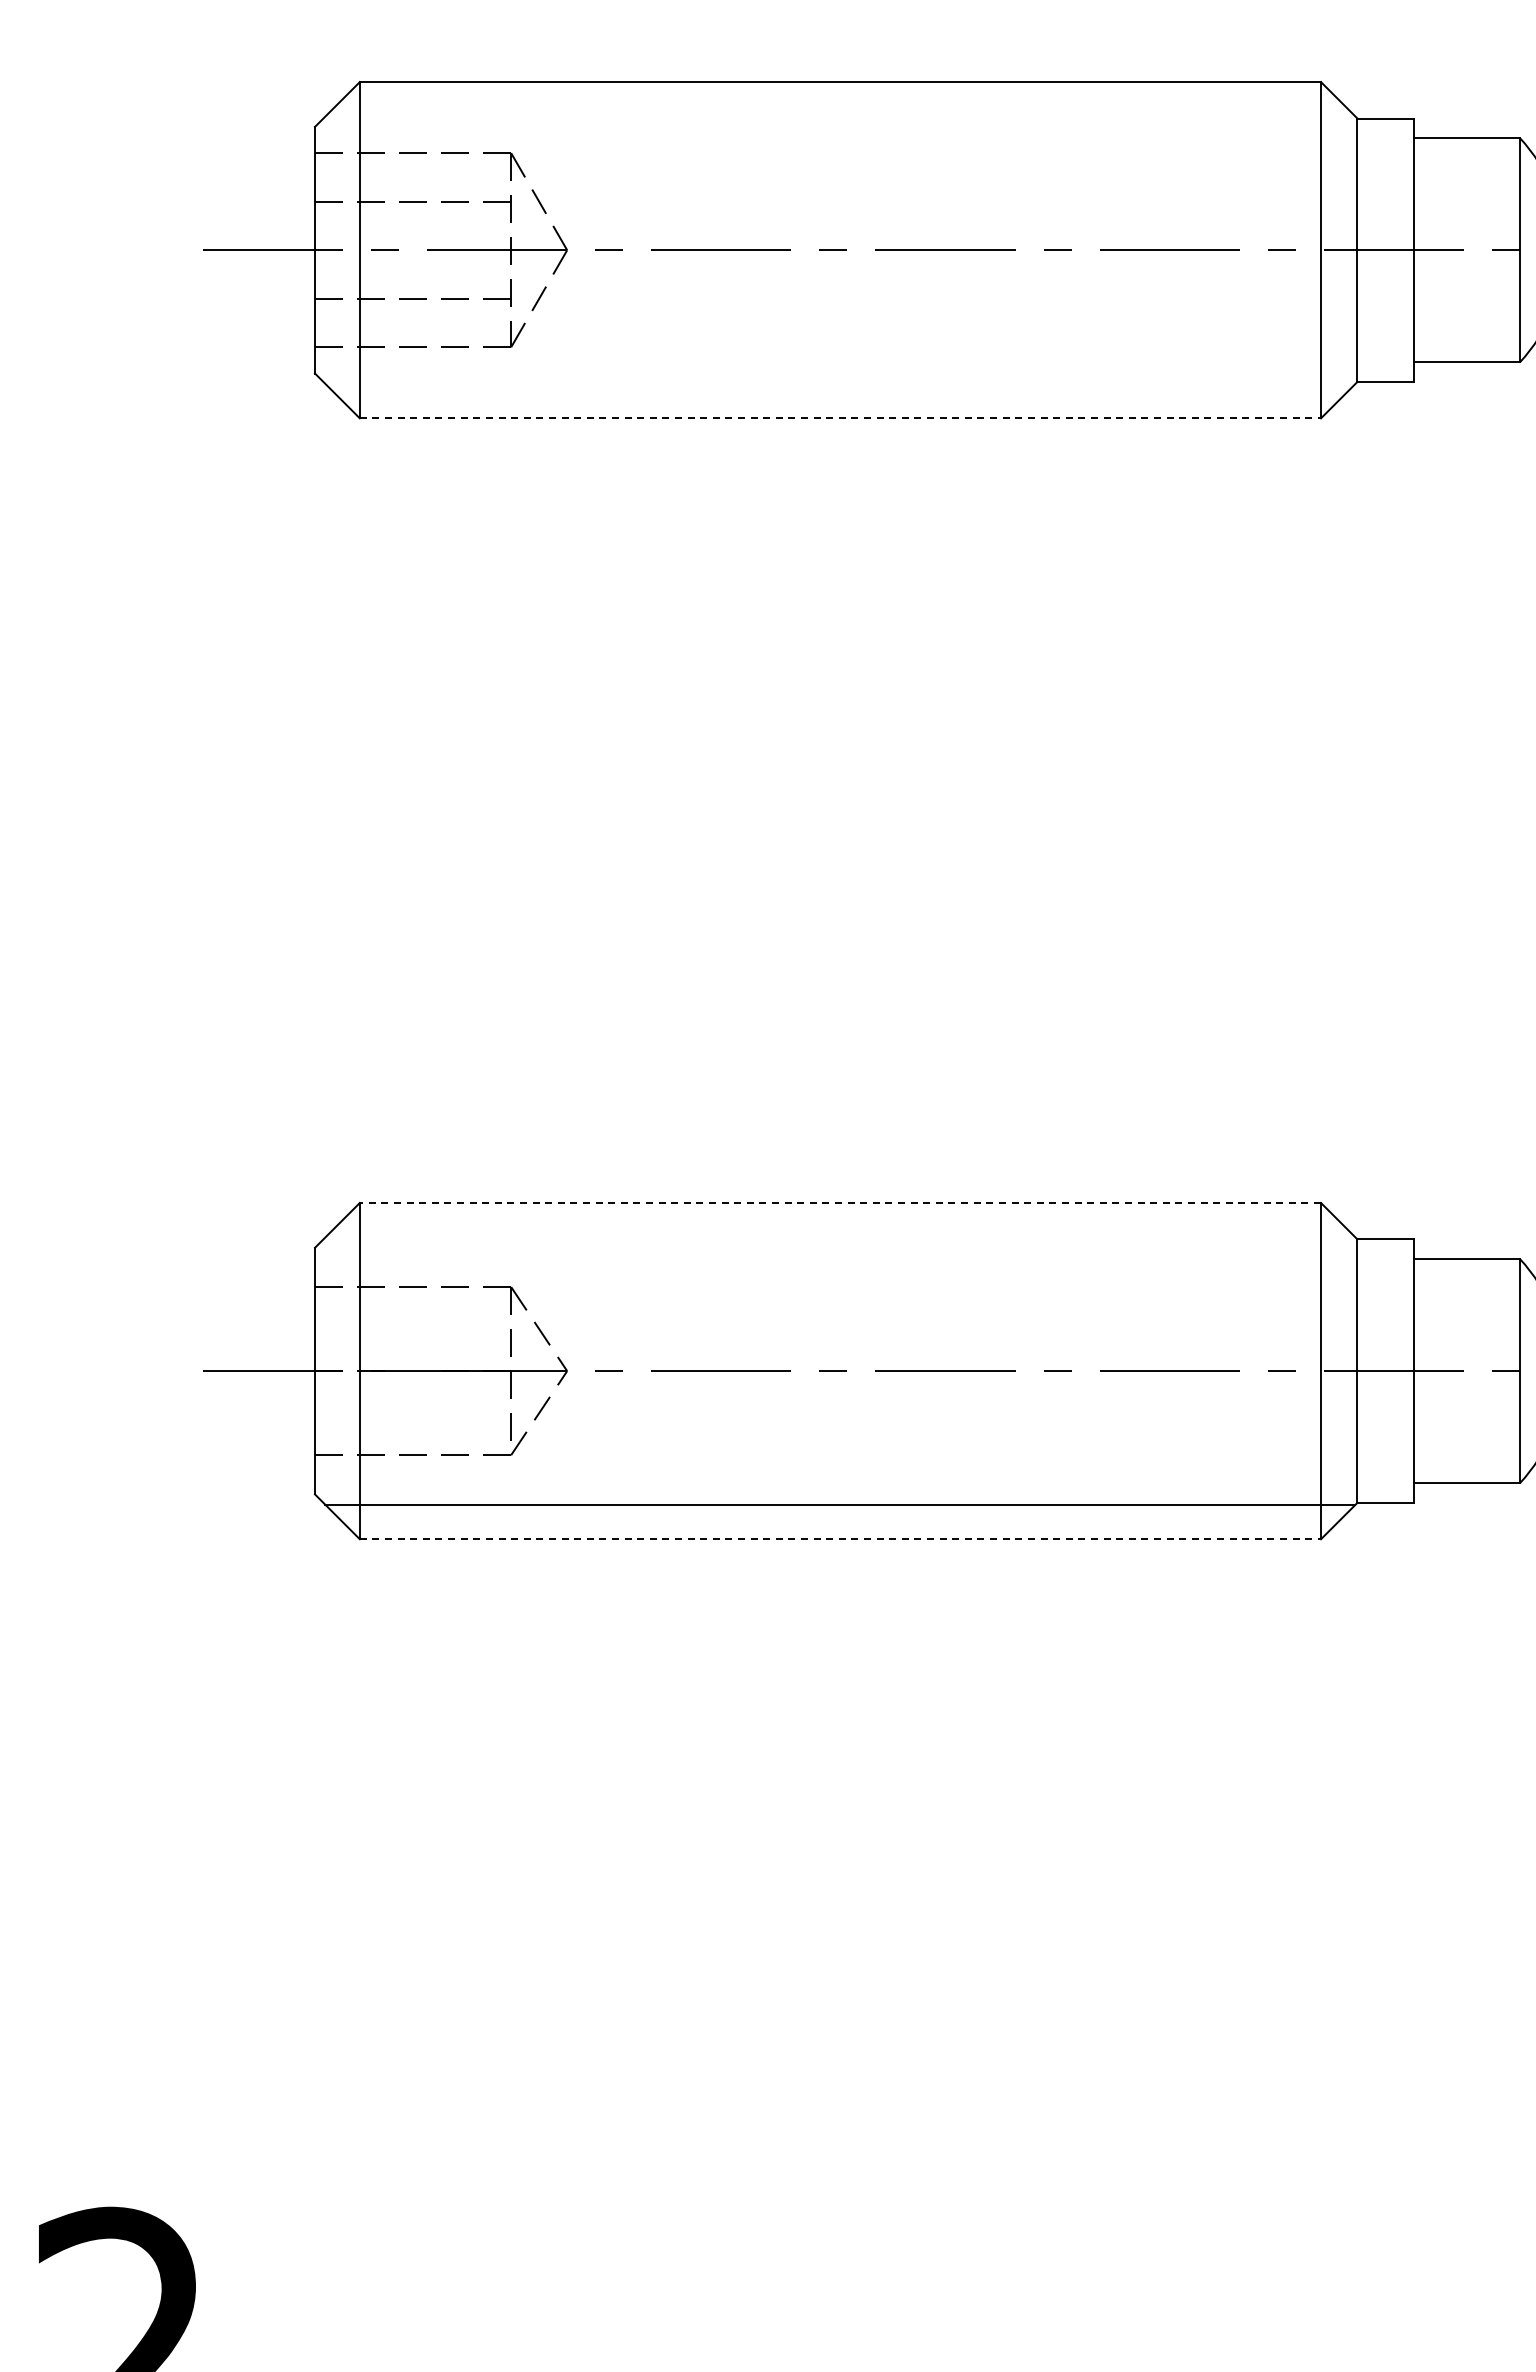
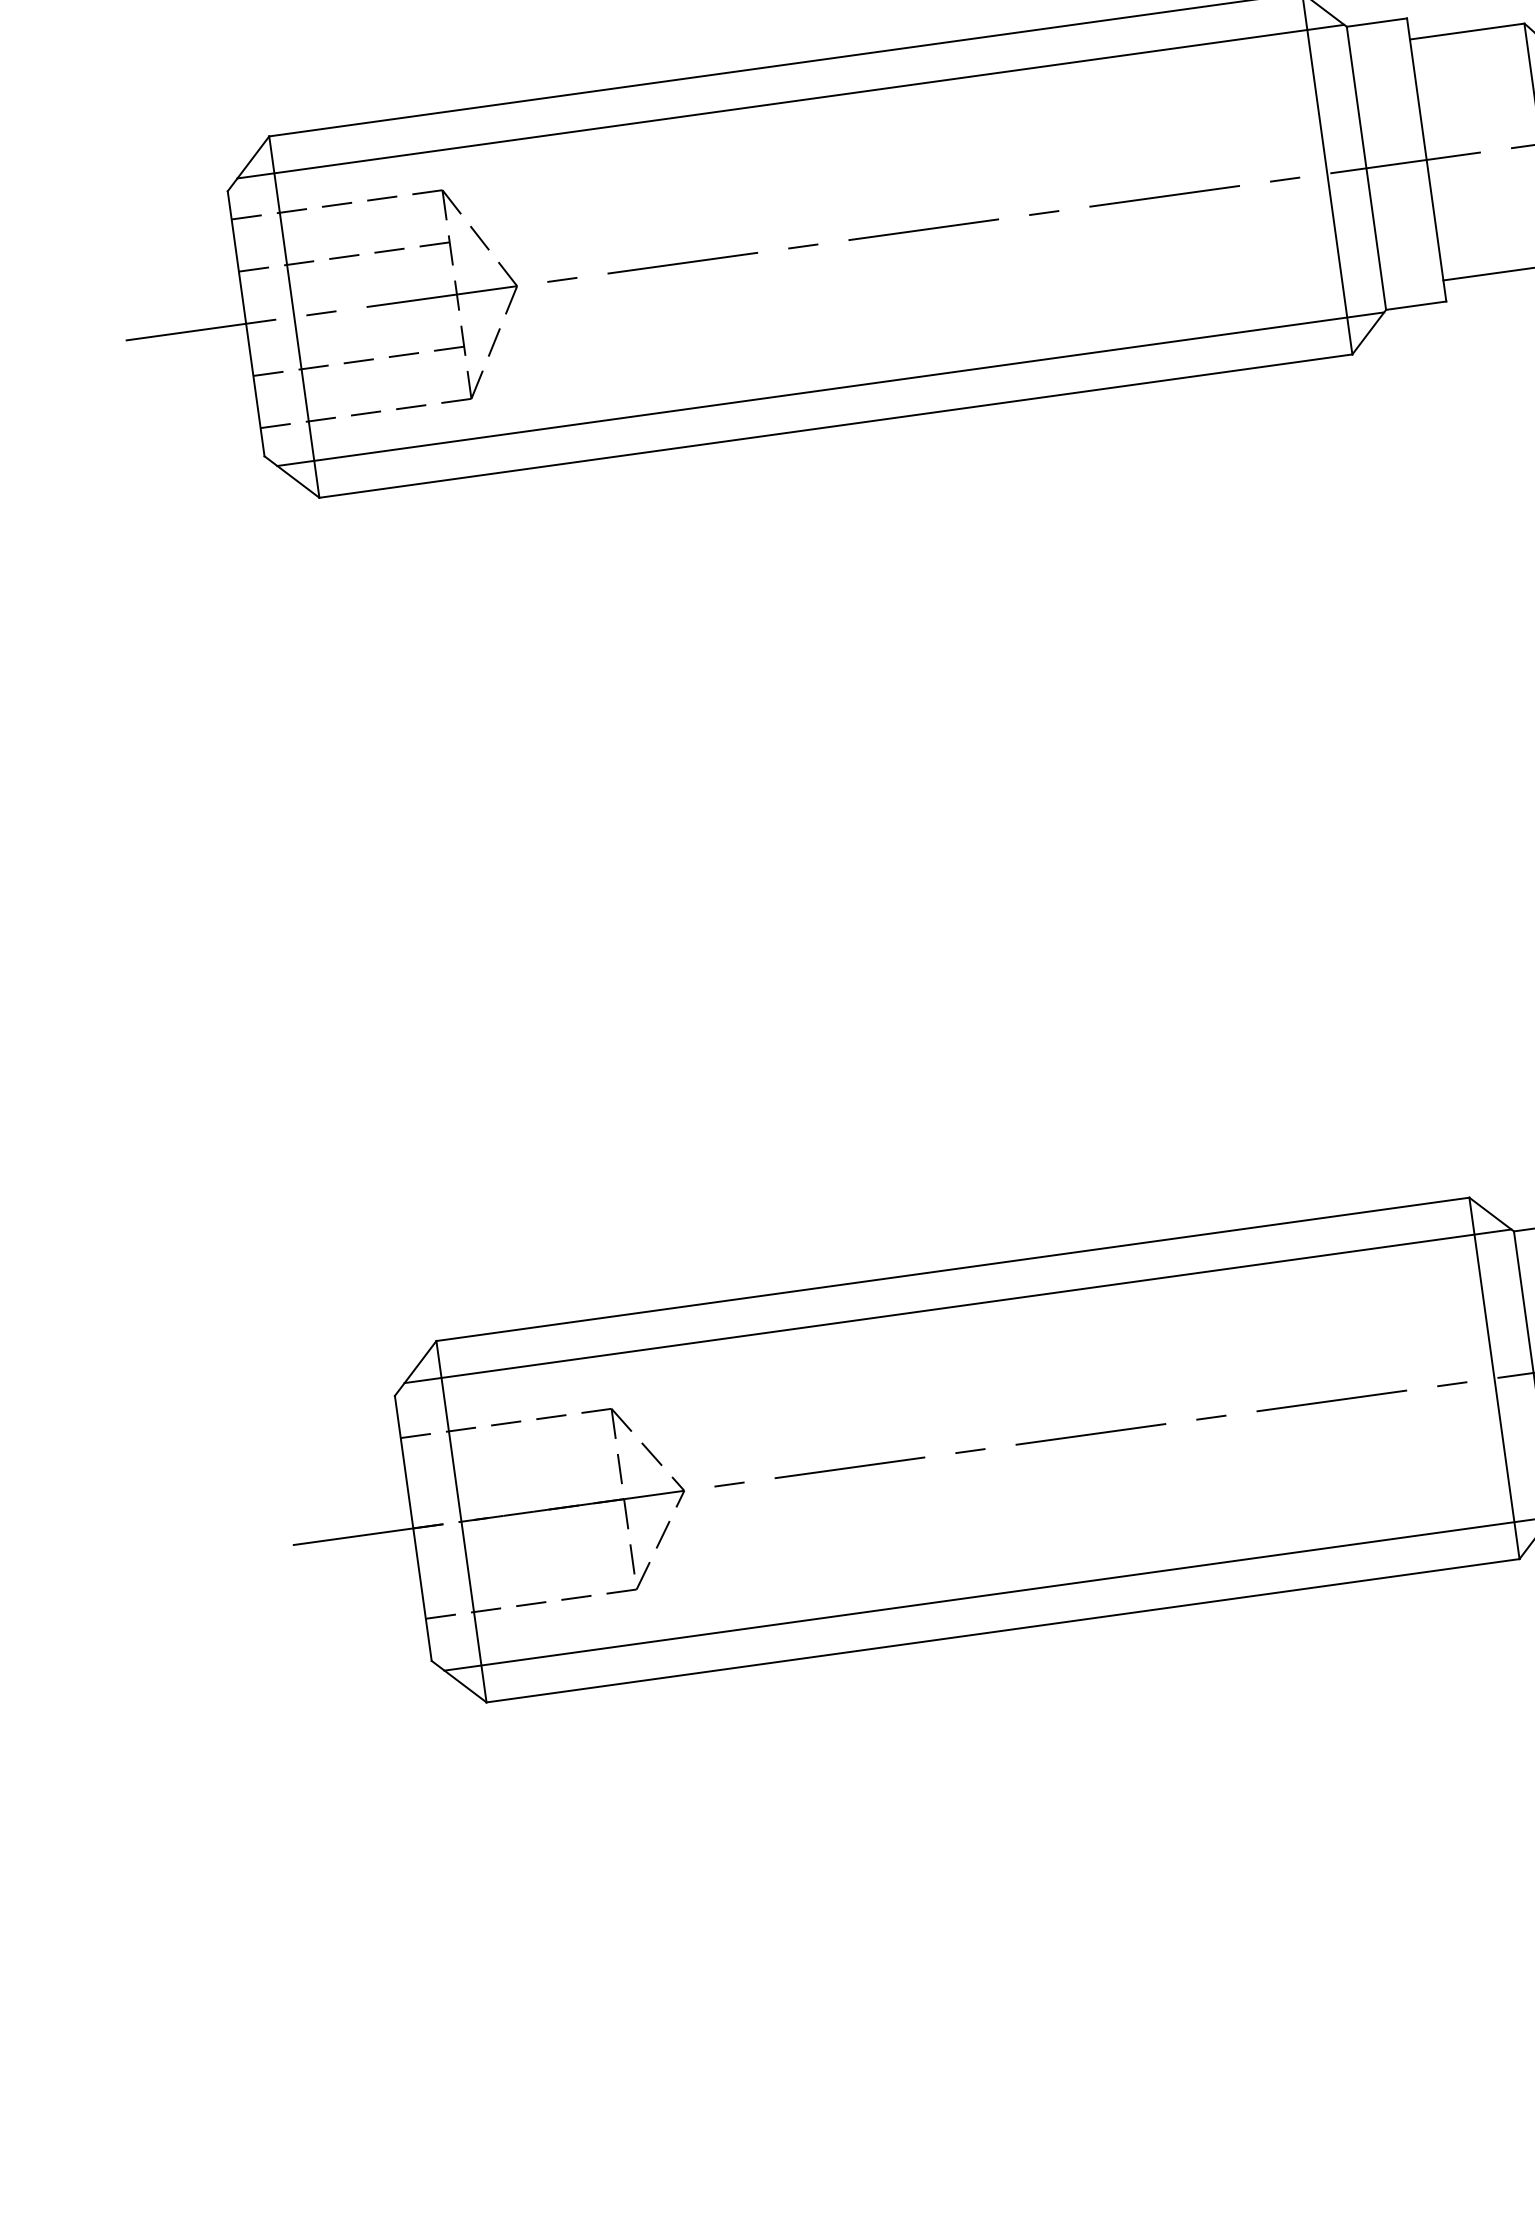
line: (840, 116) -> (790, 101), added
line: (840, 384) -> (830, 389), added
line: (840, 418) -> (835, 426), dashed -> solid
line: (840, 1202) -> (952, 1268), dashed -> solid
line: (840, 1237) -> (958, 1306), added
line: (840, 1539) -> (1003, 1631), dashed -> solid

